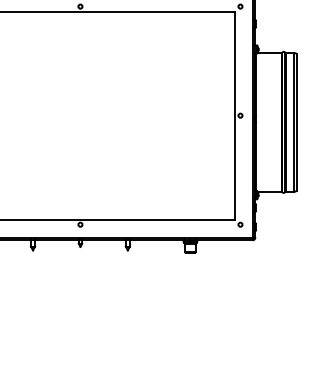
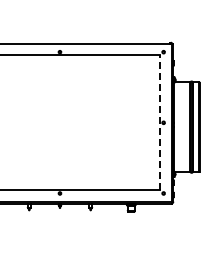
line: (234, 115) -> (159, 122), solid -> dashed

